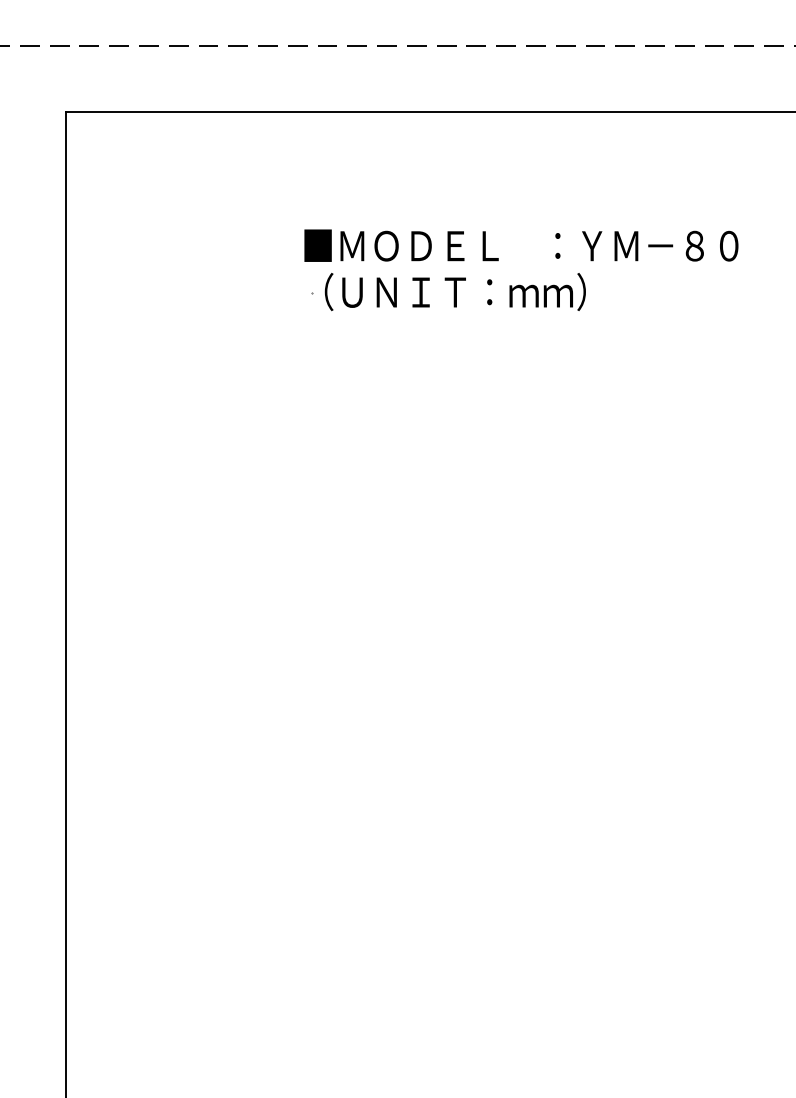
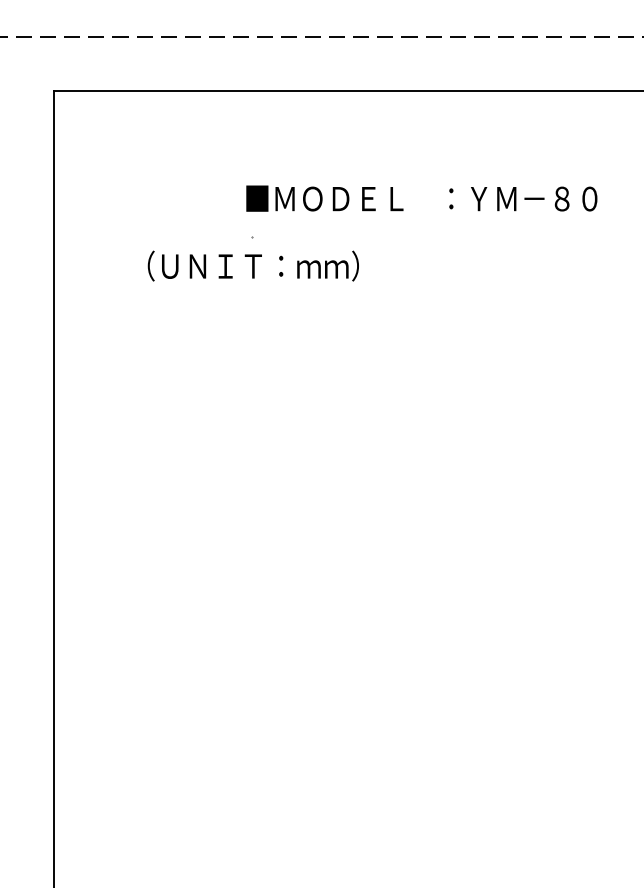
text: (454, 291) -> (252, 265), moved

